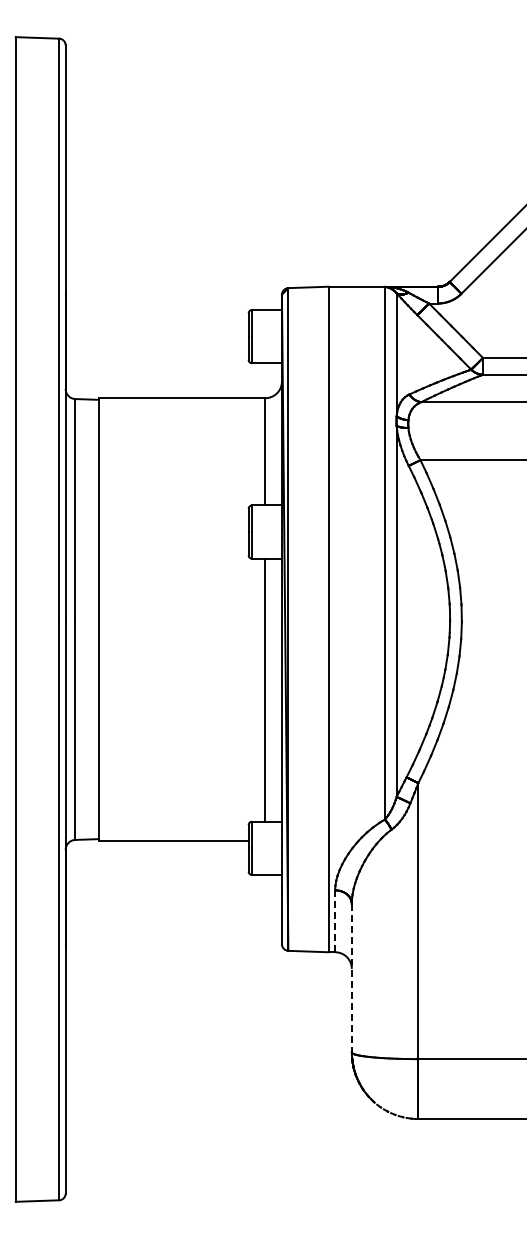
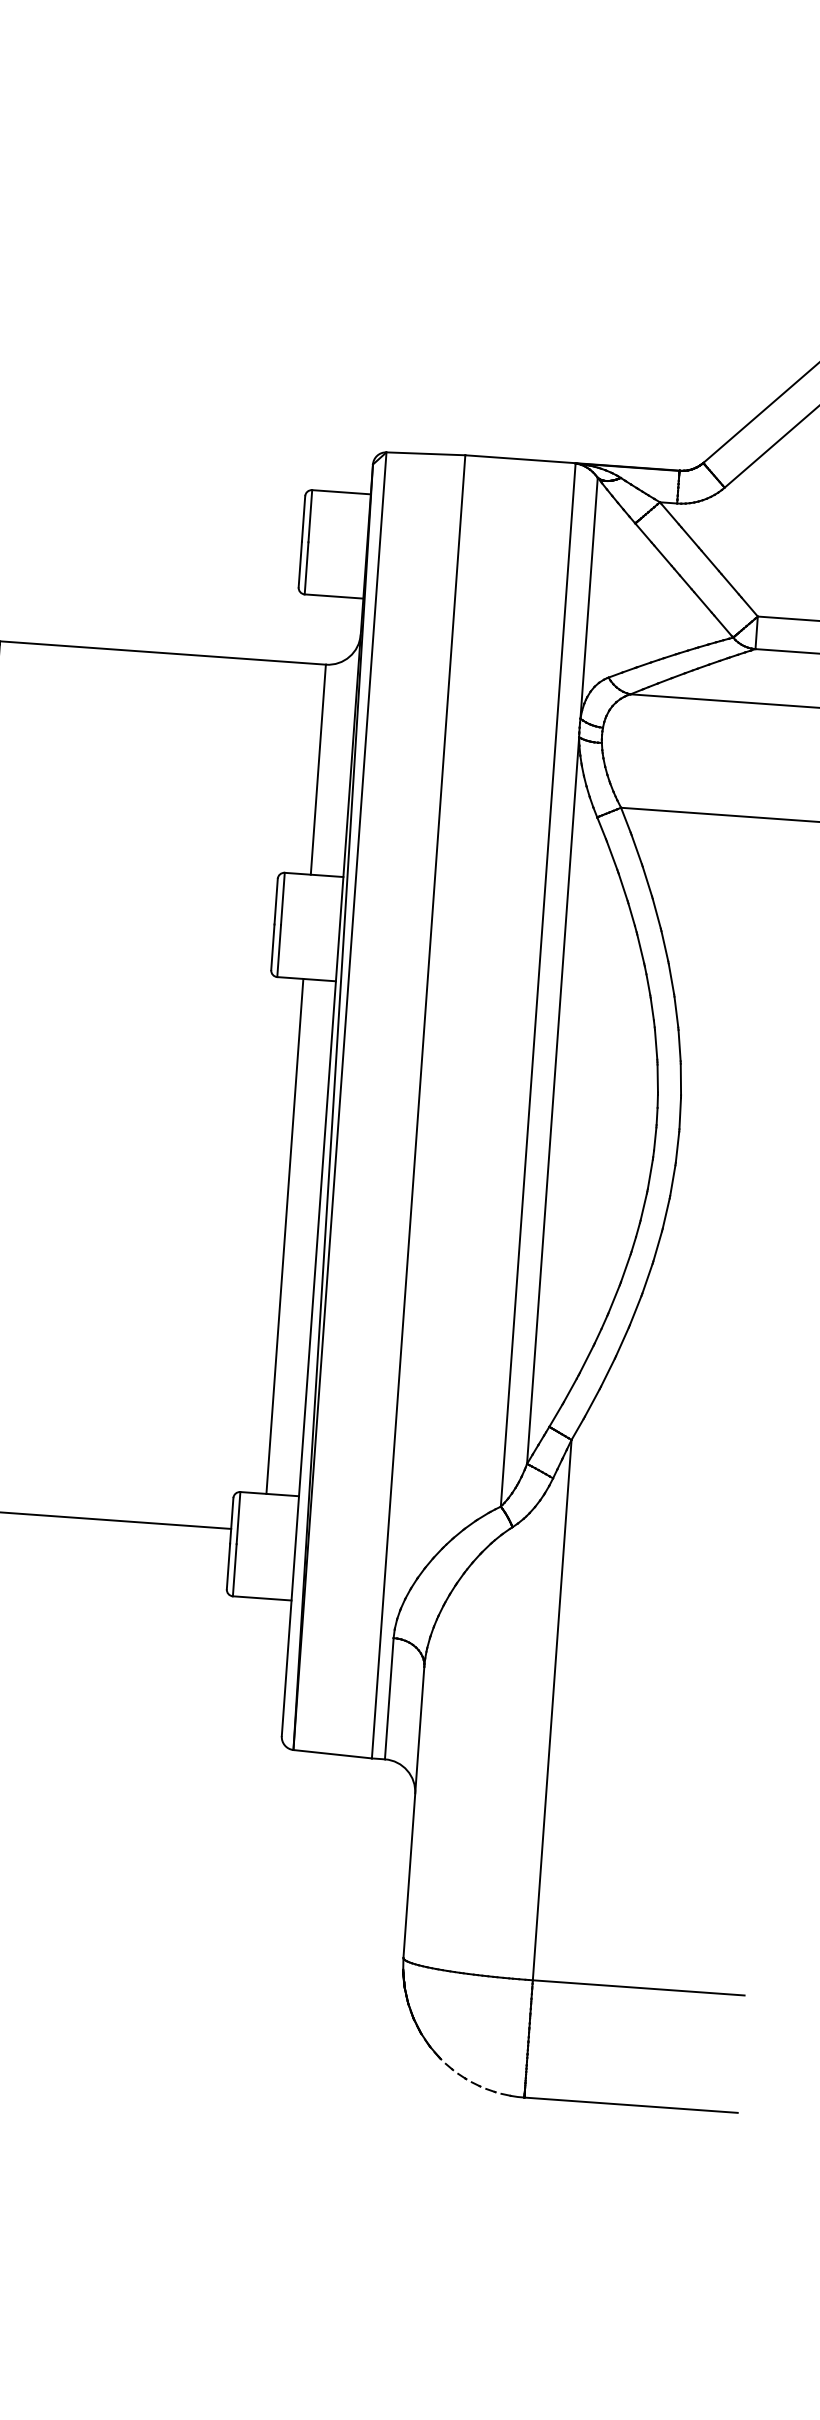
line: (335, 921) -> (389, 1699), dashed -> solid
line: (351, 978) -> (413, 1813), dashed -> solid

